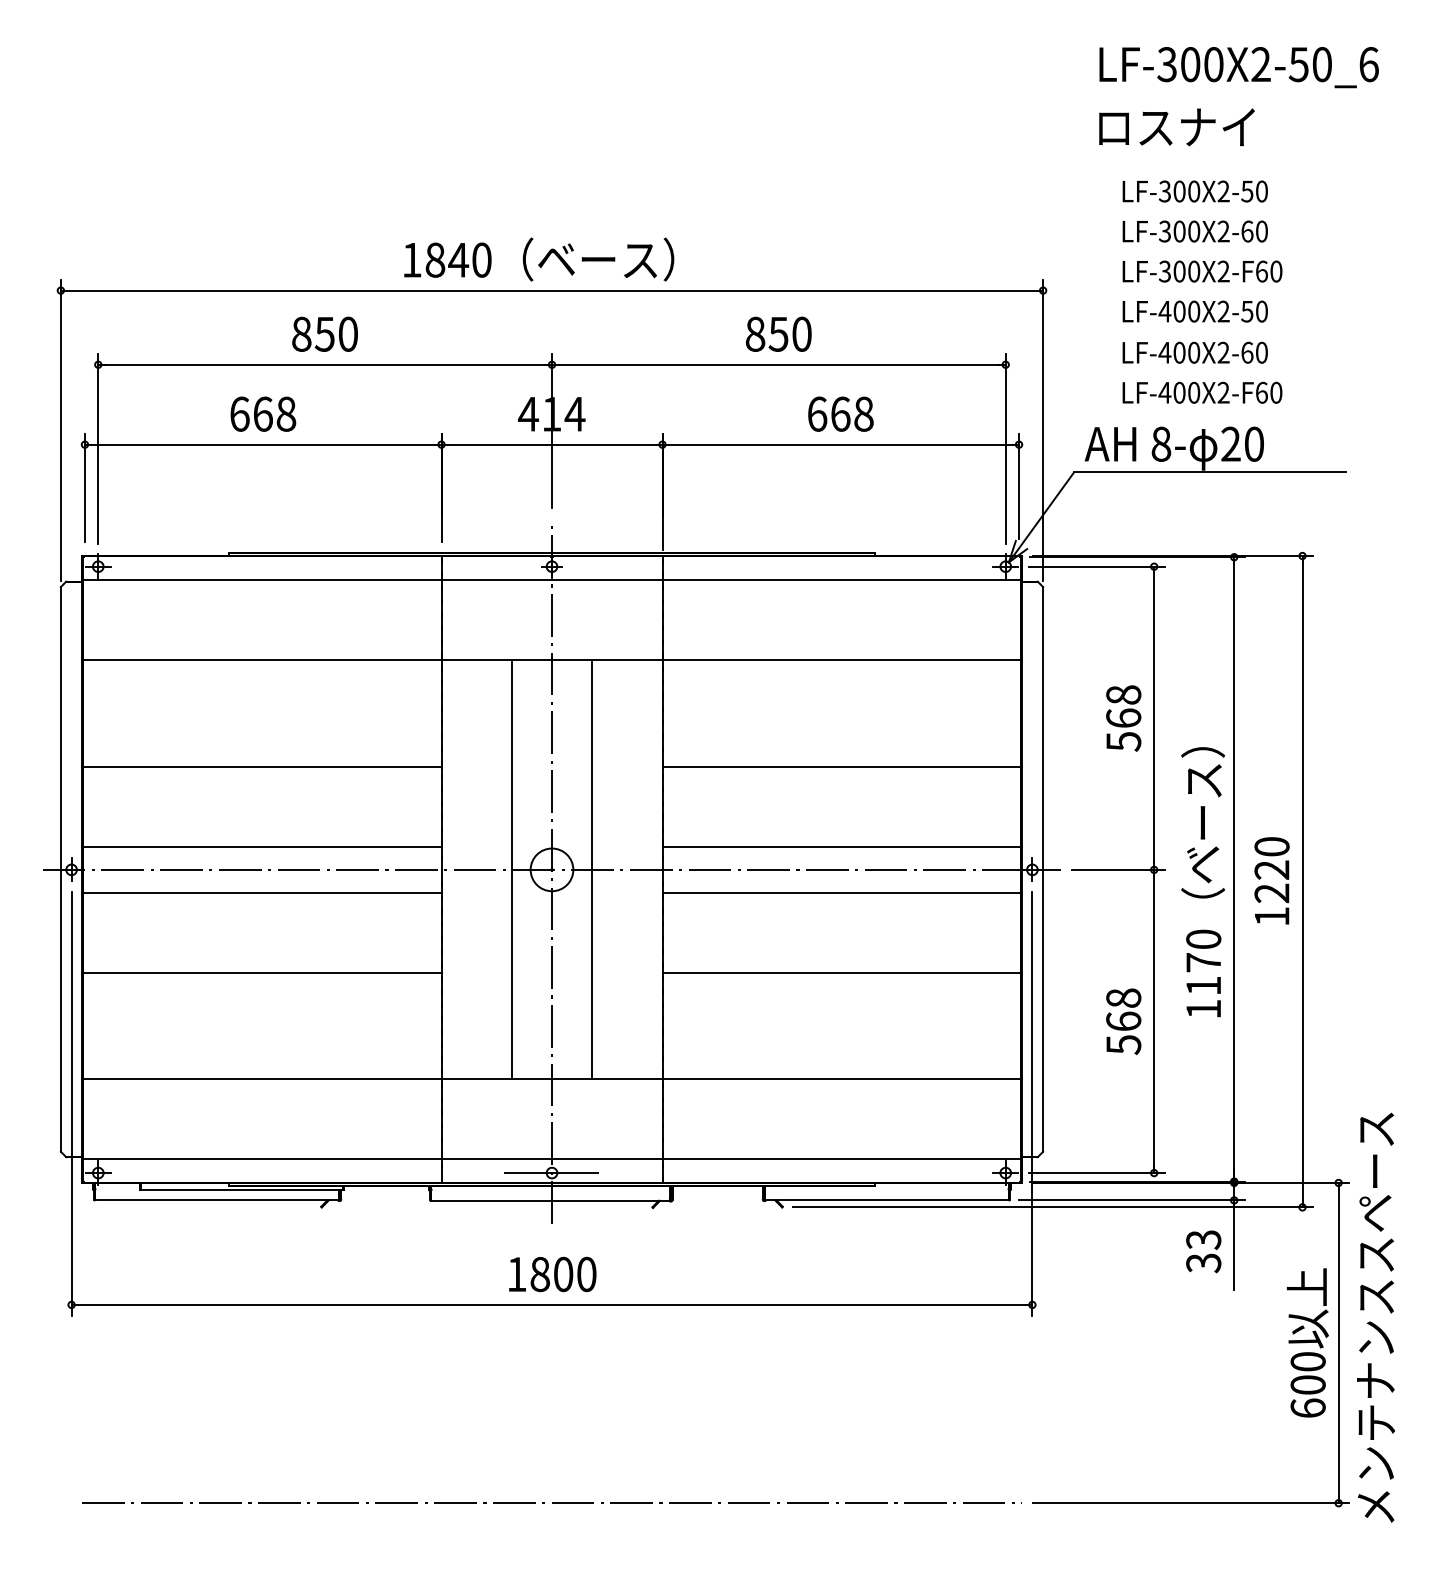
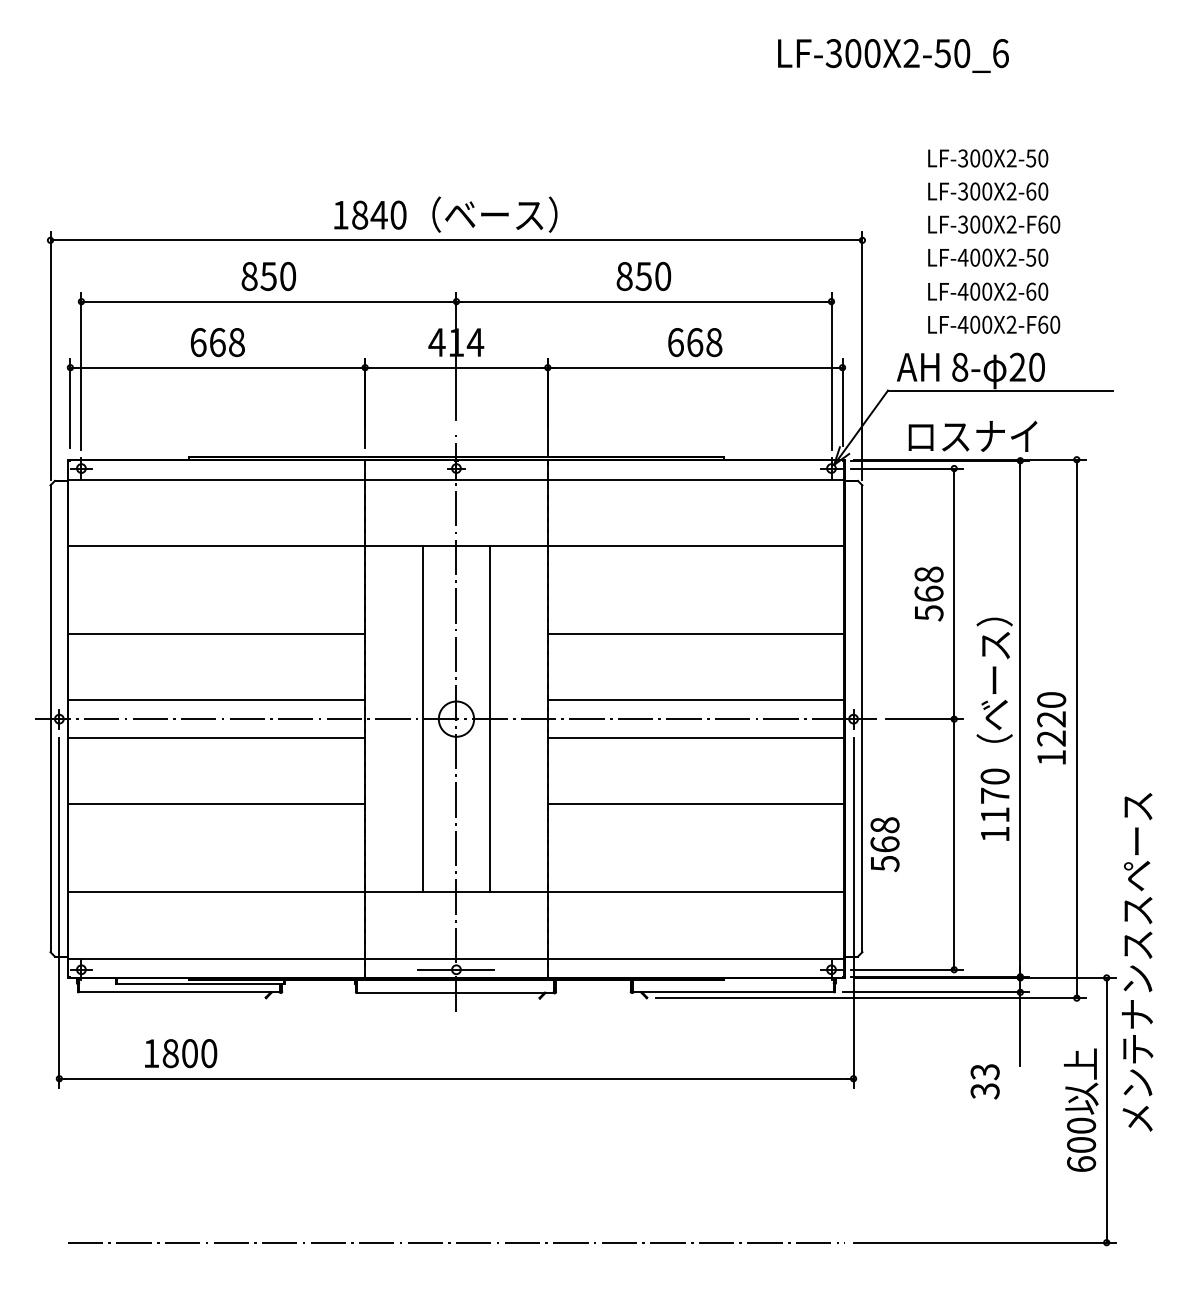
text: (1239, 66) -> (893, 55), moved
text: (1176, 126) -> (972, 435), moved
text: (1123, 1021) -> (884, 844), moved
text: (1202, 1251) -> (984, 1081), moved
text: (553, 1274) -> (181, 1053), moved
text: (1375, 1317) -> (1137, 962), moved

